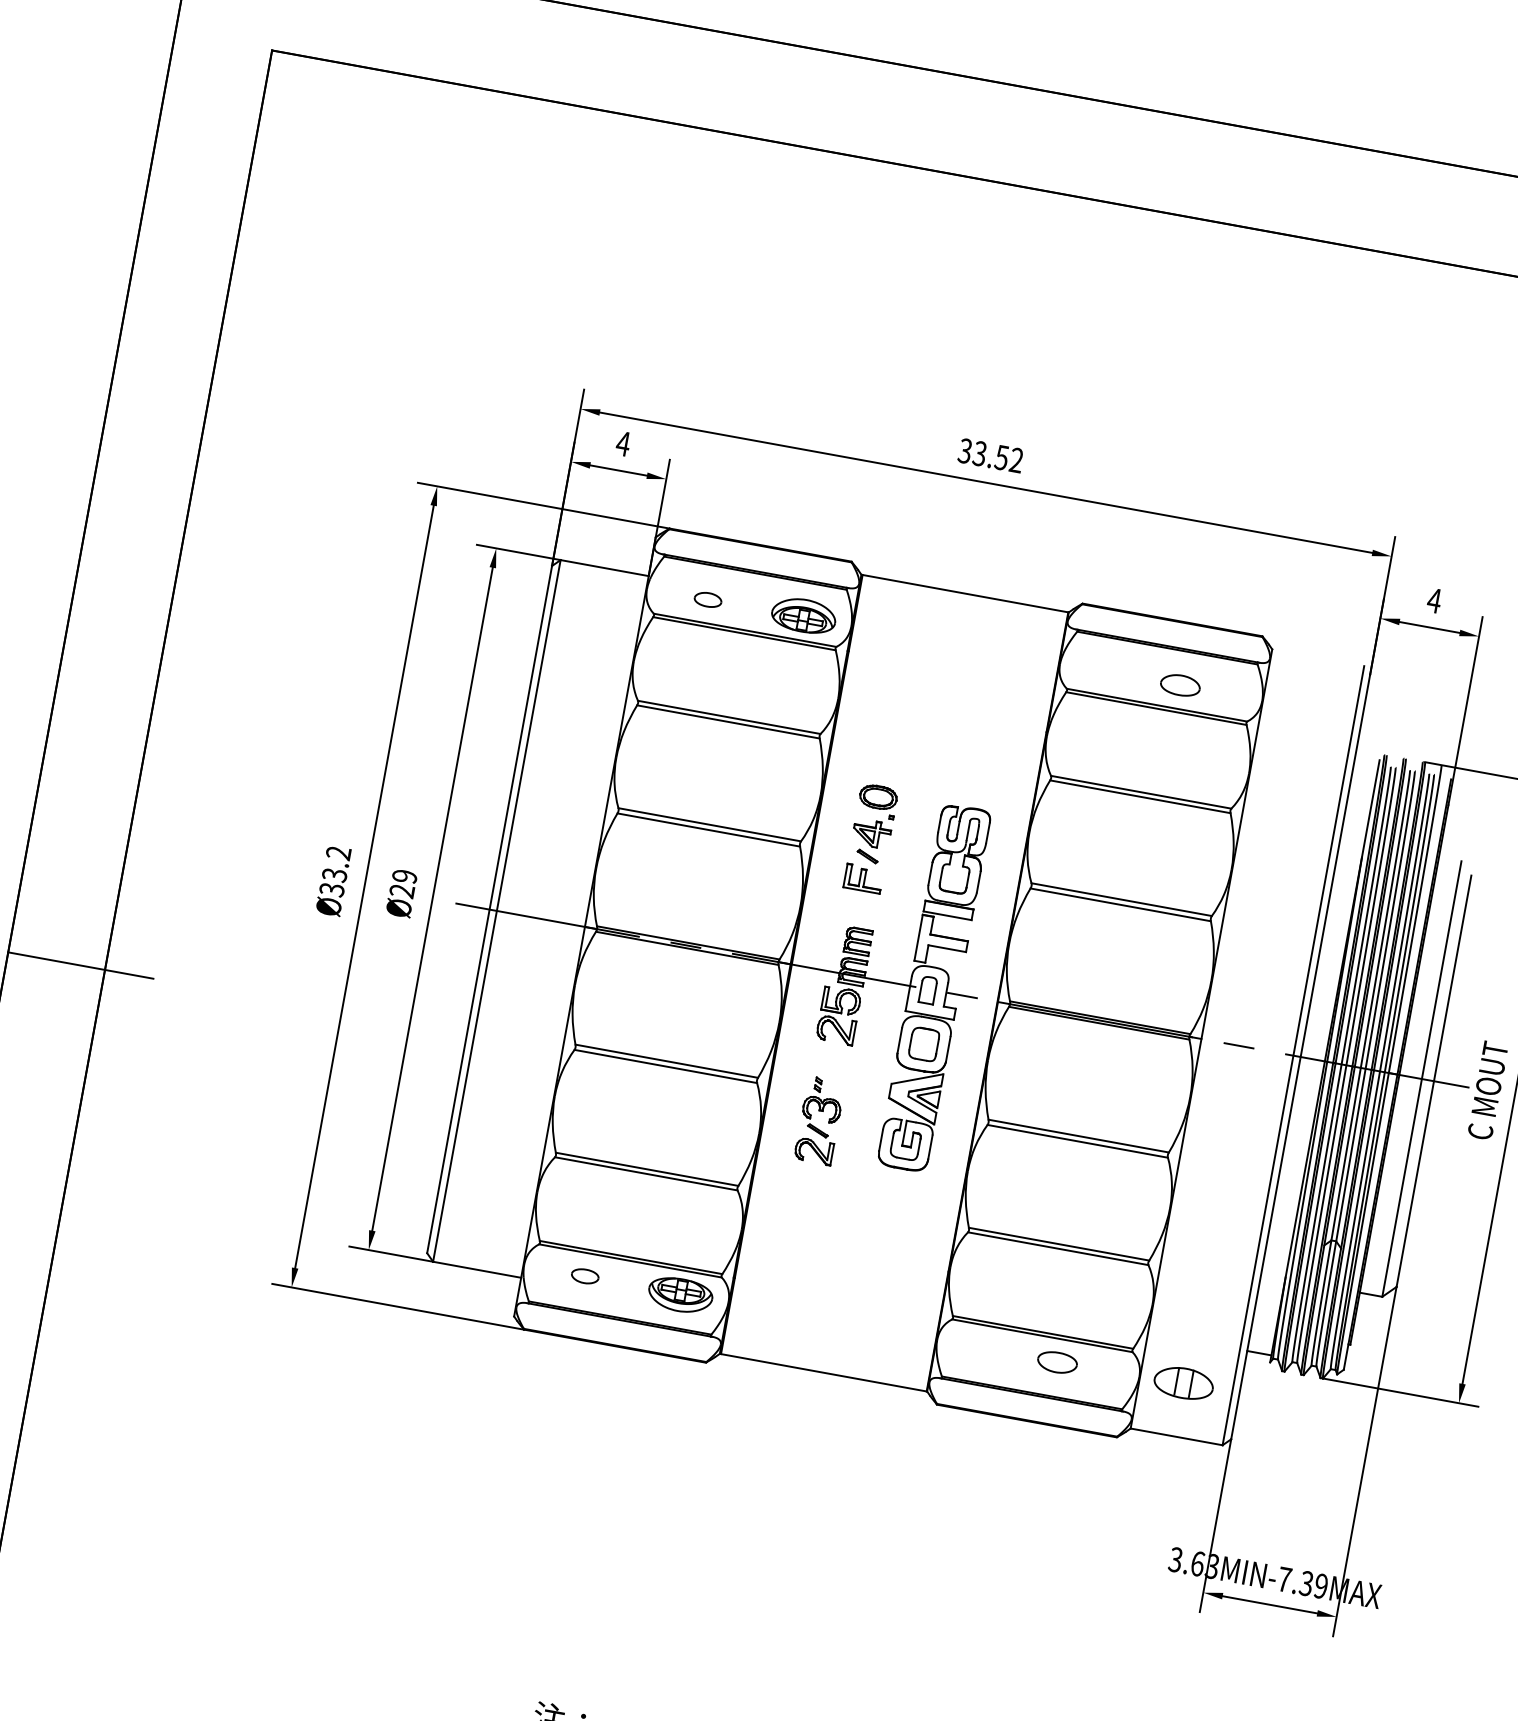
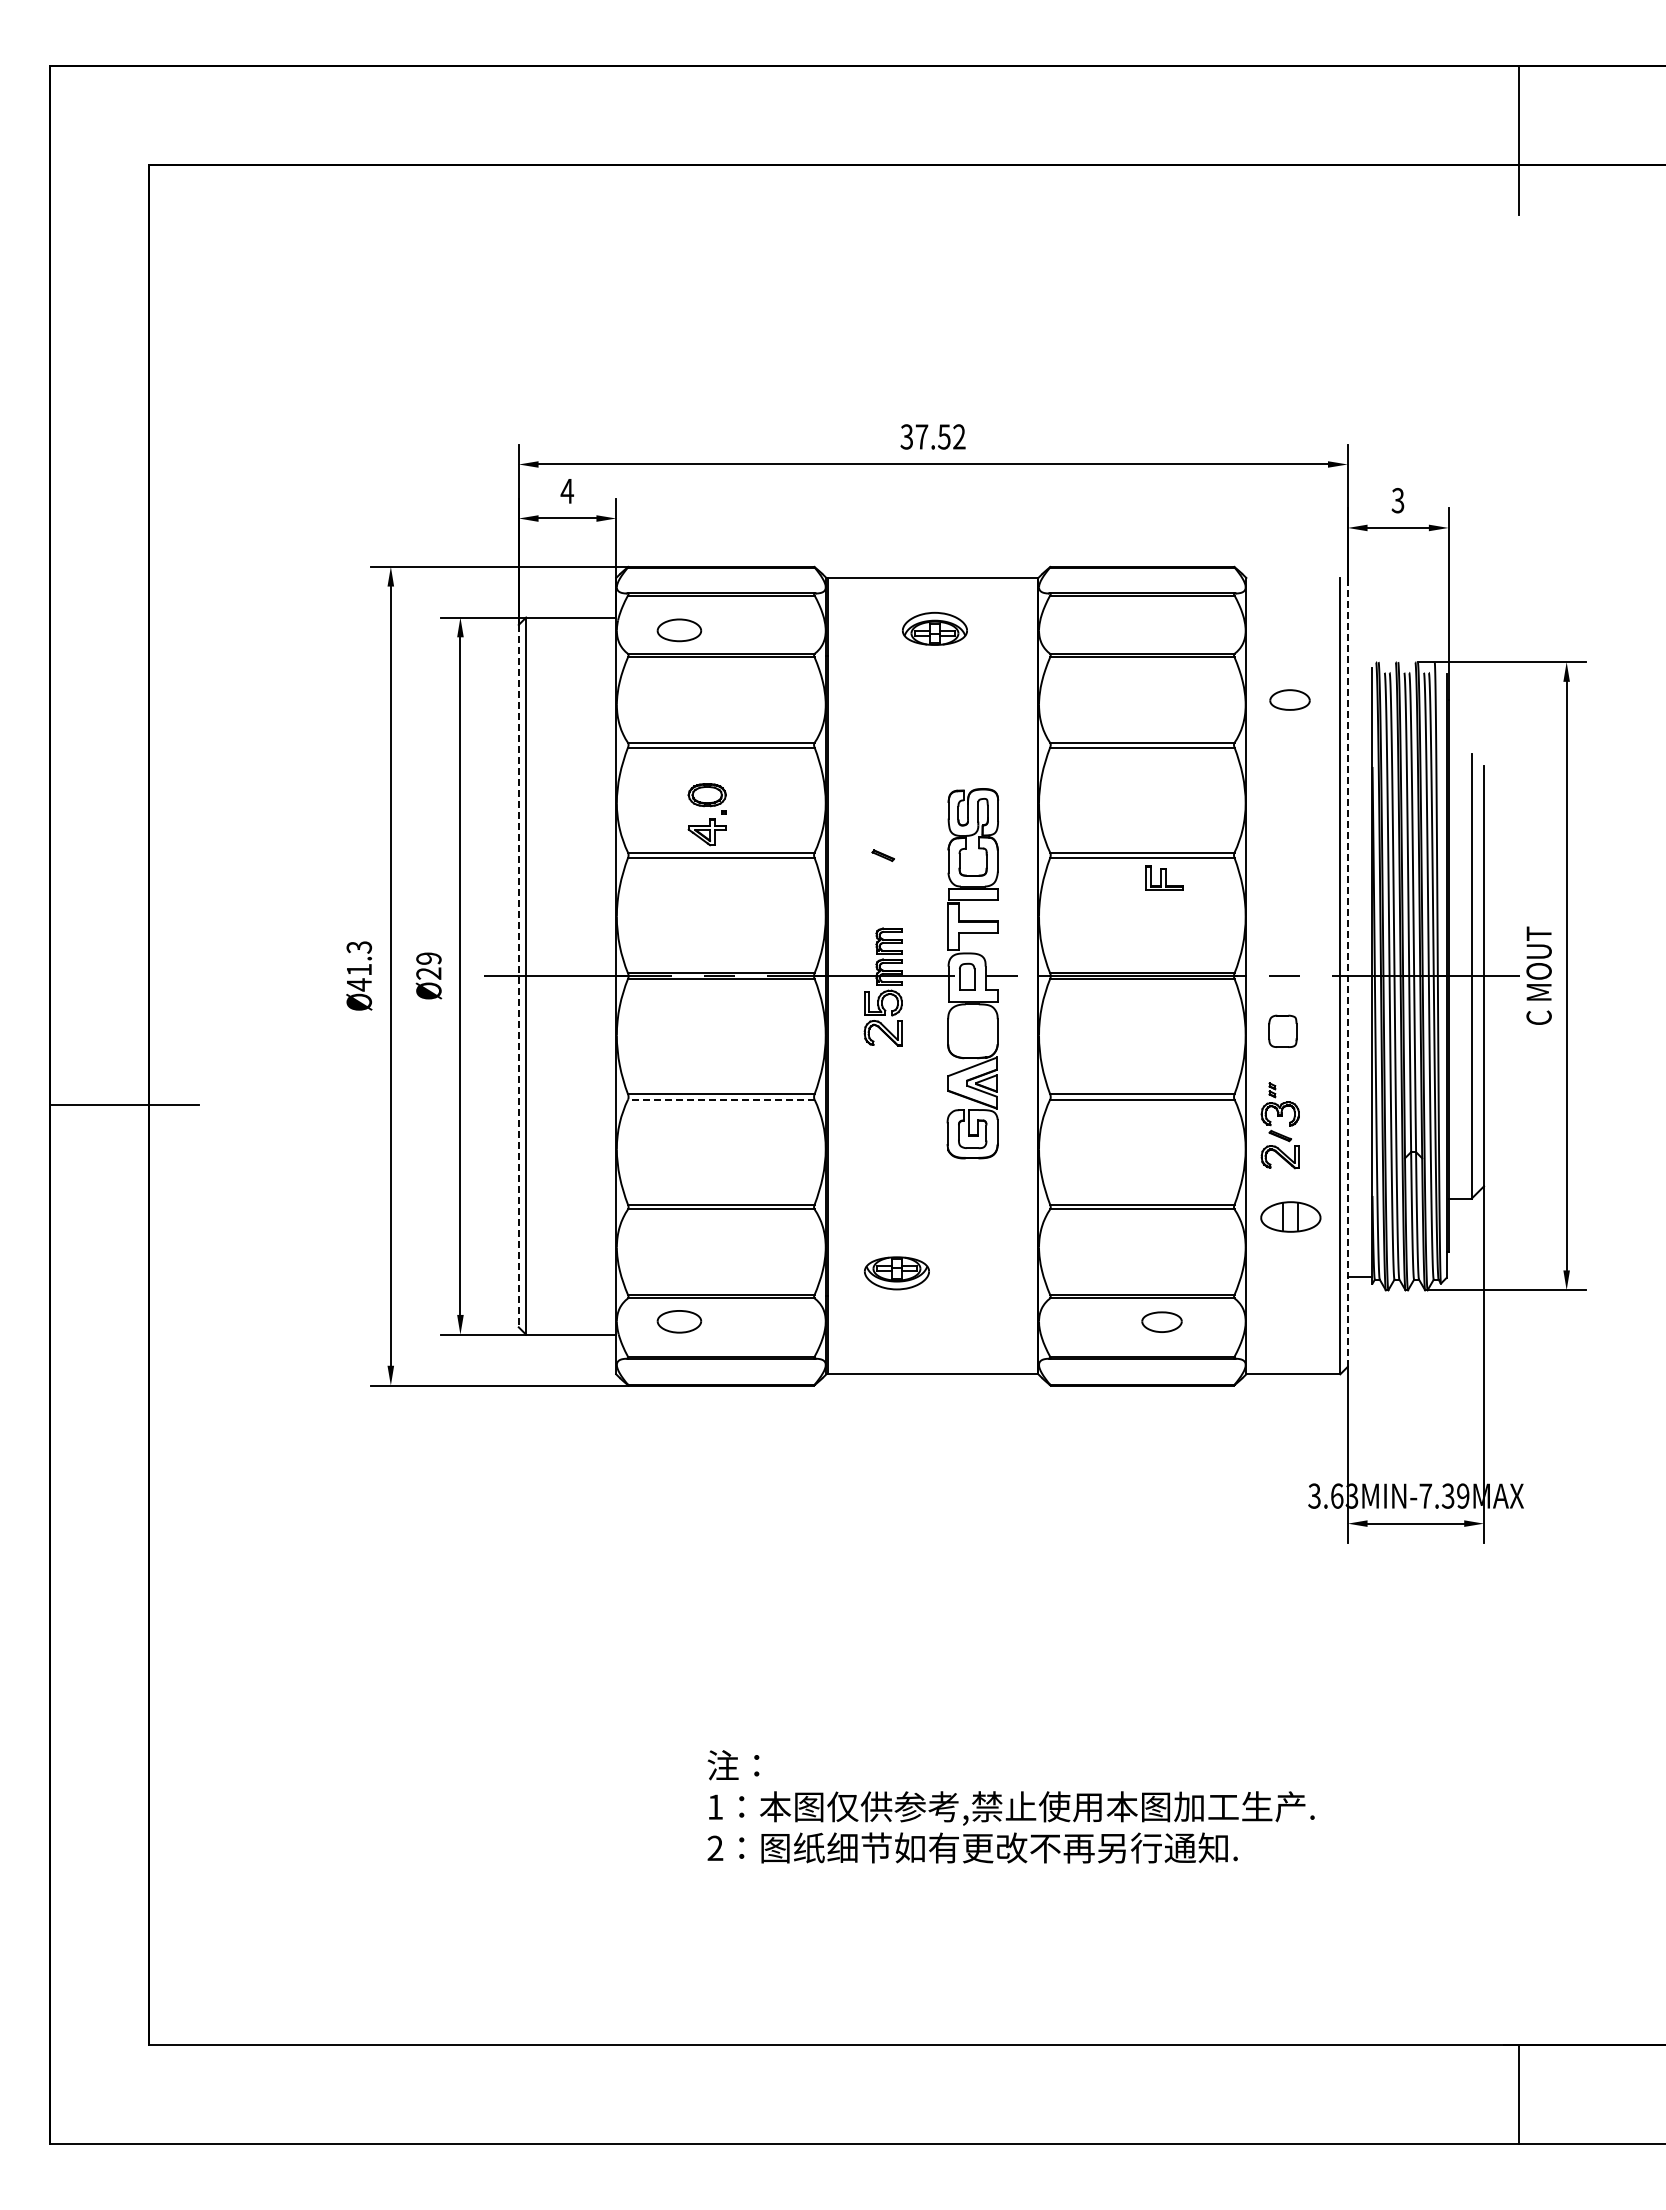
text: (979, 453) -> (921, 436), 33.52 -> 37.52
part: (707, 599) -> (678, 630), size x1.6
text: (1433, 600) -> (1397, 500), 4 -> 3
part: (803, 615) -> (934, 628), moved
part: (1180, 684) -> (1289, 699), moved
part: (874, 816) -> (706, 814), moved
text: (335, 871) -> (359, 966), Ø33.2 -> Ø41.3
part: (864, 877) -> (1164, 877), moved
line: (489, 909) -> (518, 976), solid -> dashed
part: (923, 1043) -> (1282, 1030), moved
line: (1300, 1057) -> (1347, 976), solid -> dashed
line: (665, 1066) -> (720, 1099), solid -> dashed
part: (813, 1125) -> (1275, 1131), moved
part: (584, 1275) -> (678, 1321), size x1.6
part: (680, 1295) -> (896, 1273), moved
part: (1183, 1382) -> (1290, 1216), moved

